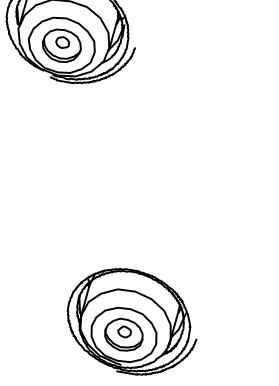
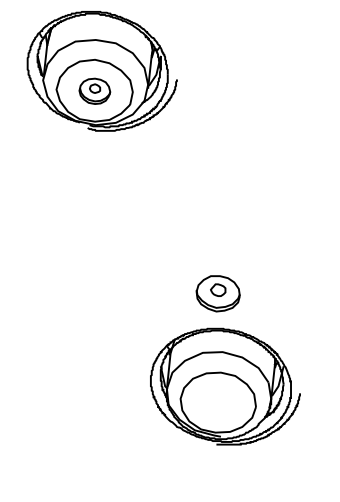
part: (61, 45) -> (94, 91), size x0.7
part: (123, 334) -> (217, 293), moved

